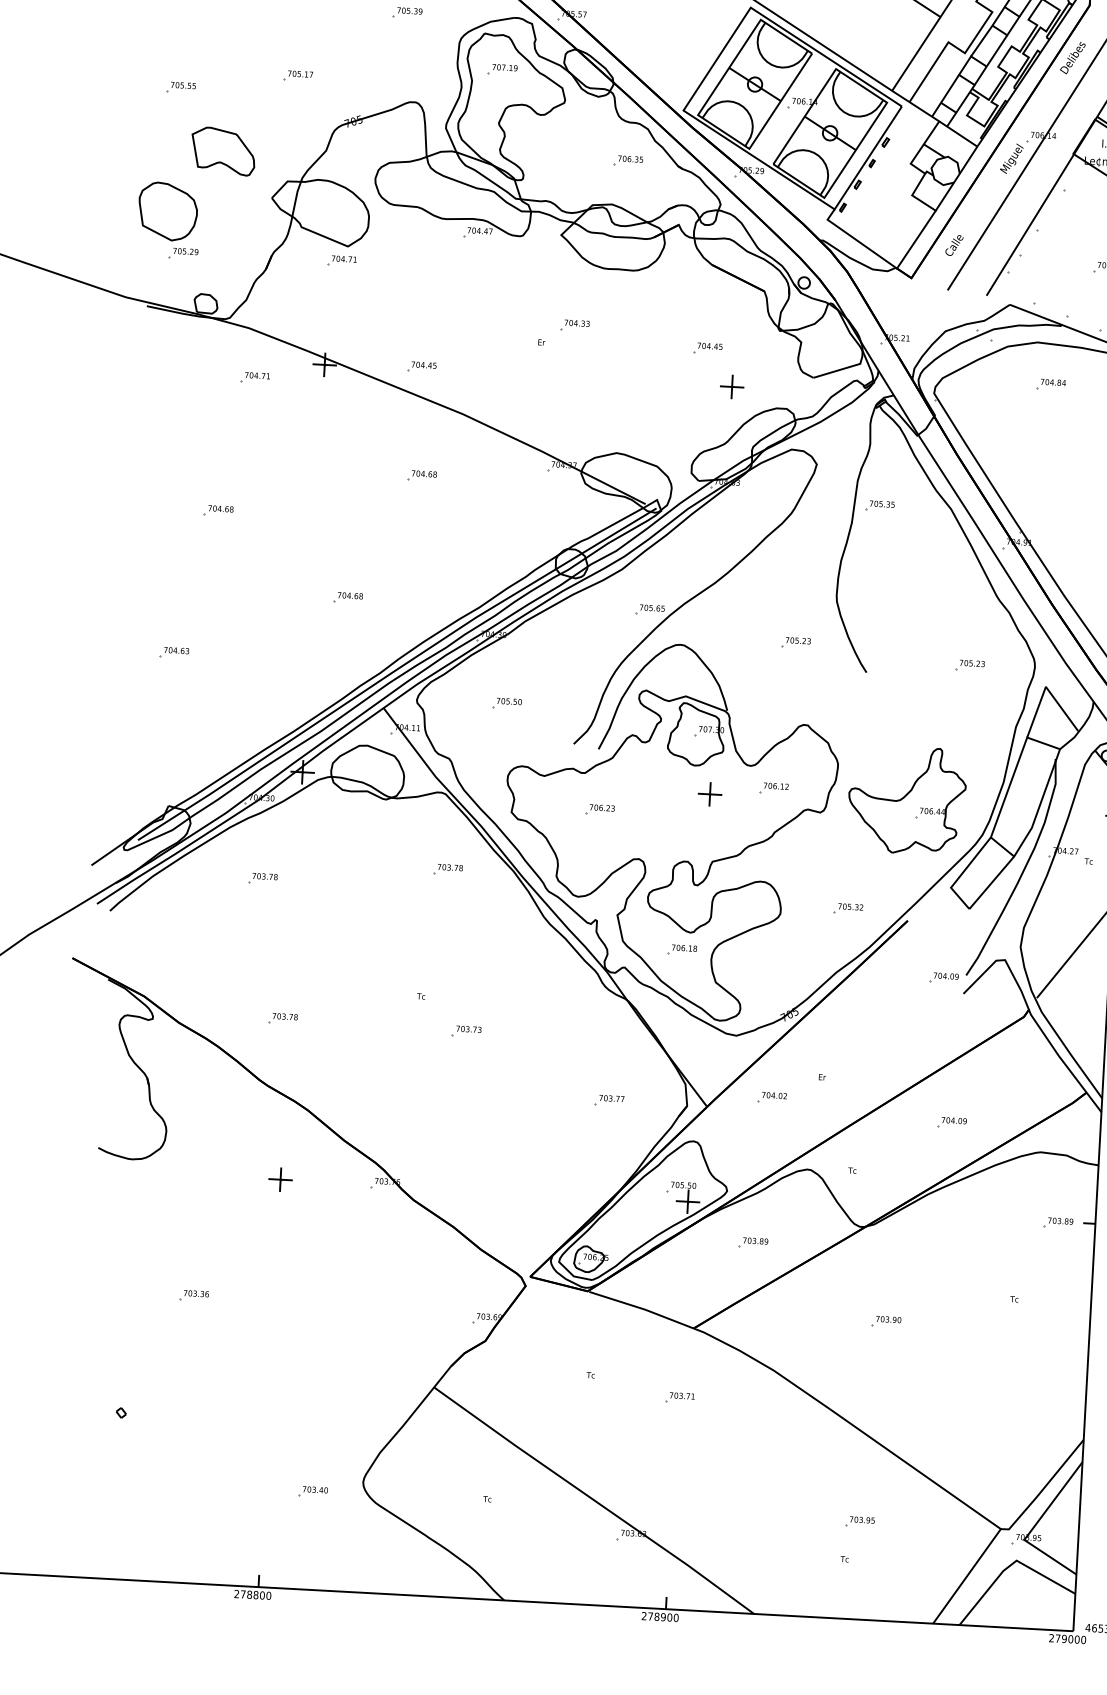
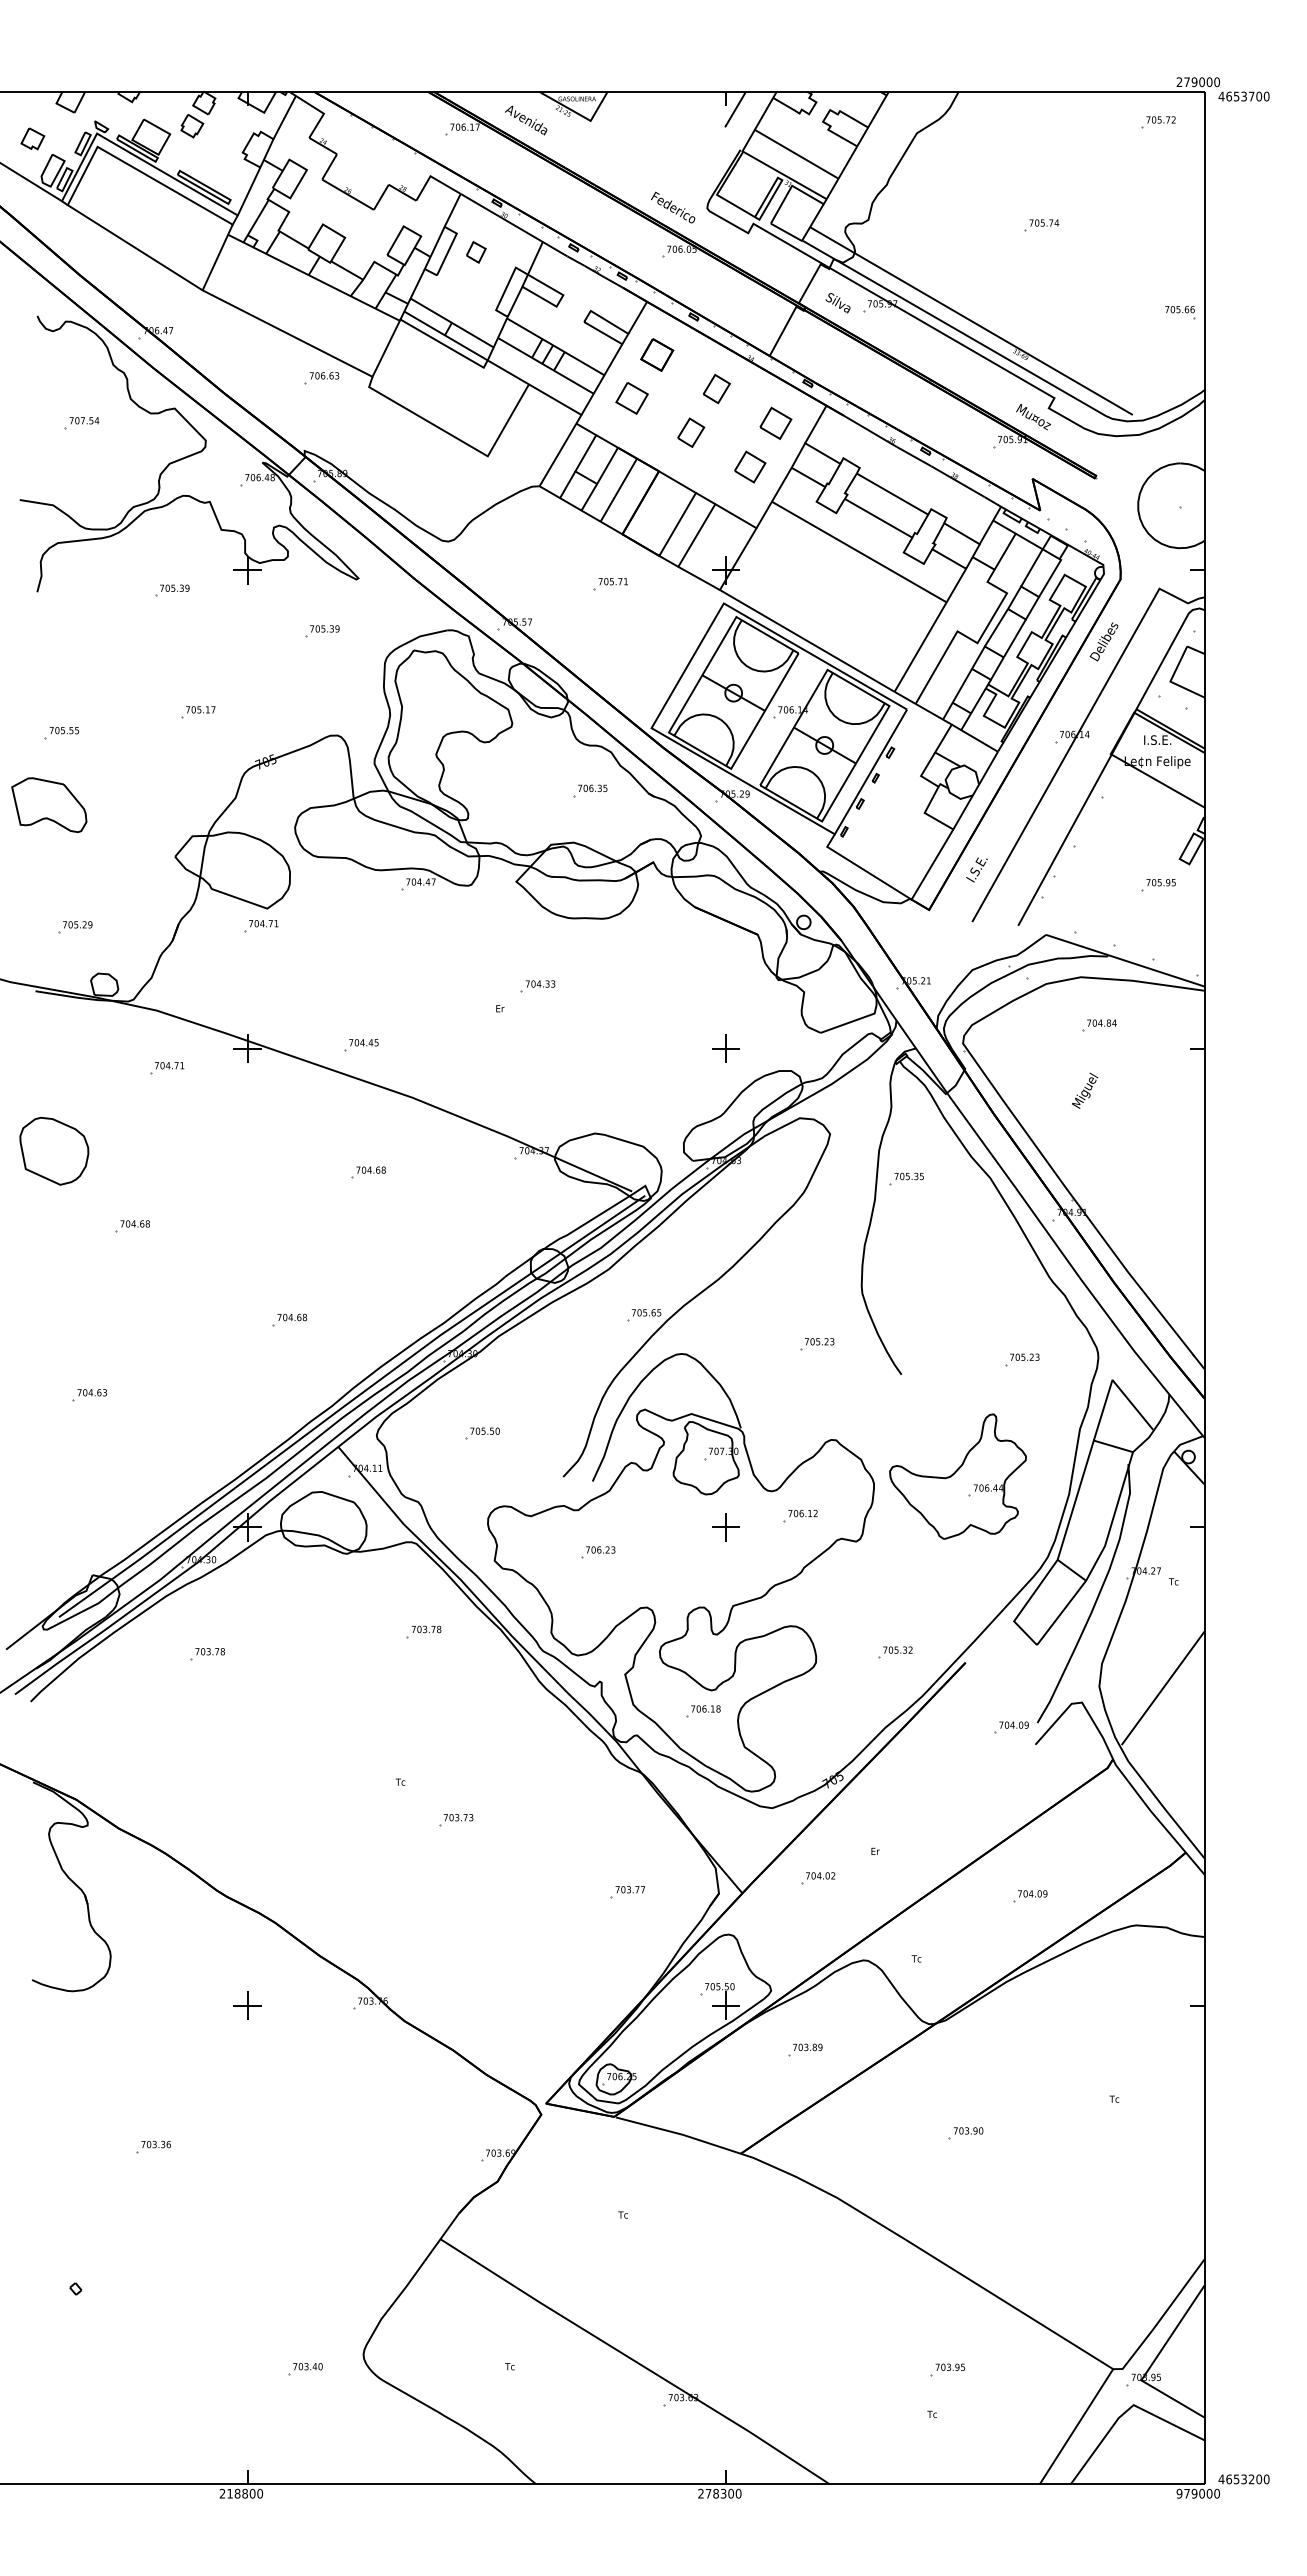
part: (502, 69) -> (437, 691), removed
part: (223, 150) -> (49, 804), moved
text: (1012, 158) -> (1085, 1090), moved
part: (168, 211) -> (54, 1151), moved
text: (953, 245) -> (976, 869), Calle -> I.S.E.
part: (708, 347) -> (695, 1004), removed
part: (906, 800) -> (957, 1476), moved
part: (283, 1018) -> (240, 1816), removed
part: (1058, 1223) -> (1161, 2007), removed
part: (680, 1397) -> (729, 2235), removed
text: (242, 1594) -> (229, 2493), 278800 -> 218800
text: (663, 1616) -> (723, 2493), 278900 -> 278300
text: (1051, 1638) -> (1179, 2493), 279000 -> 979000

